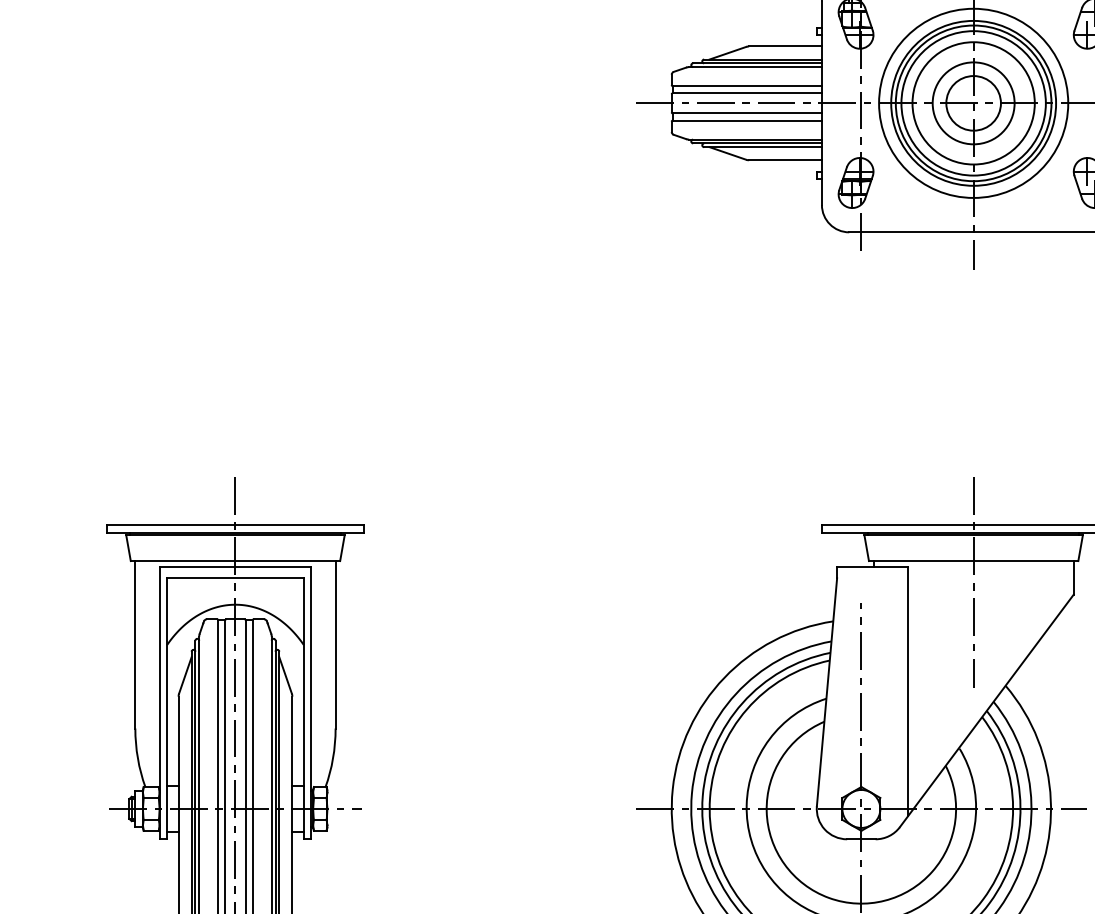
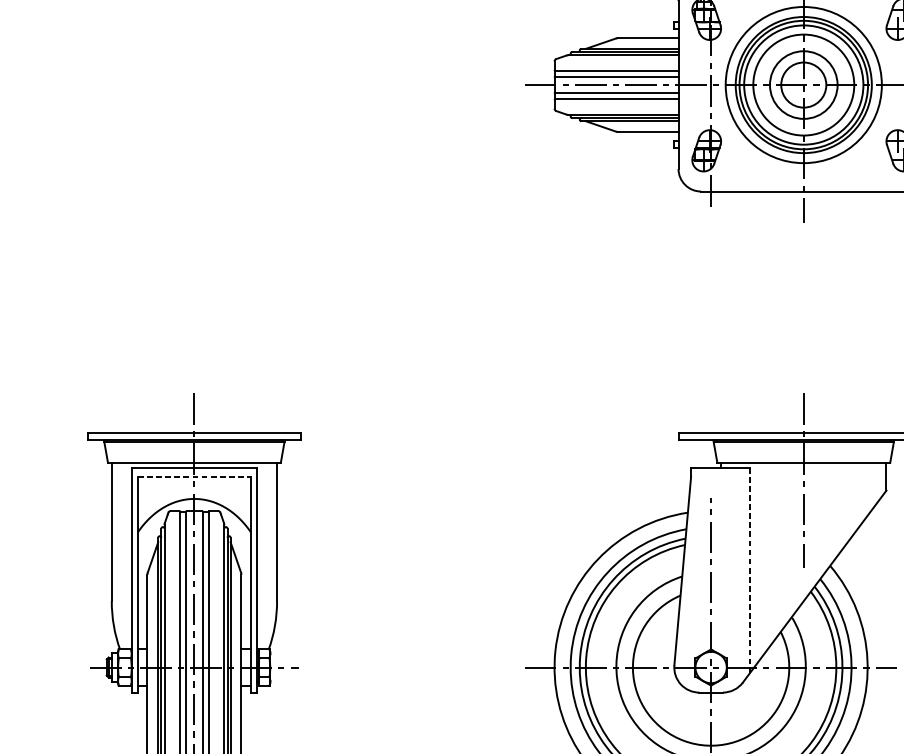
line: (235, 578) -> (194, 477), solid -> dashed
line: (908, 692) -> (750, 571), solid -> dashed

